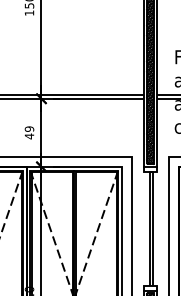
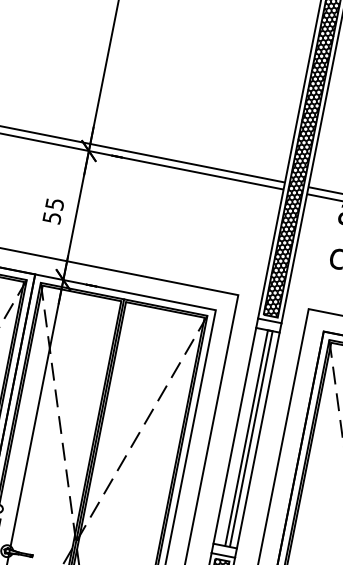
text: (29, 132) -> (53, 210), 49 -> 55
line: (144, 228) -> (235, 435), added
line: (156, 228) -> (258, 439), added

